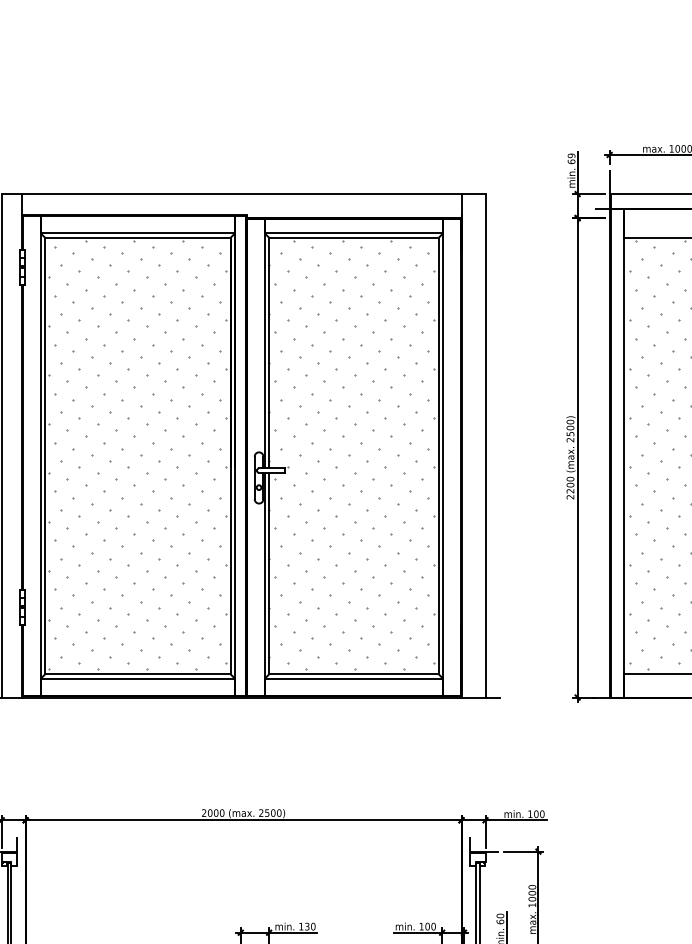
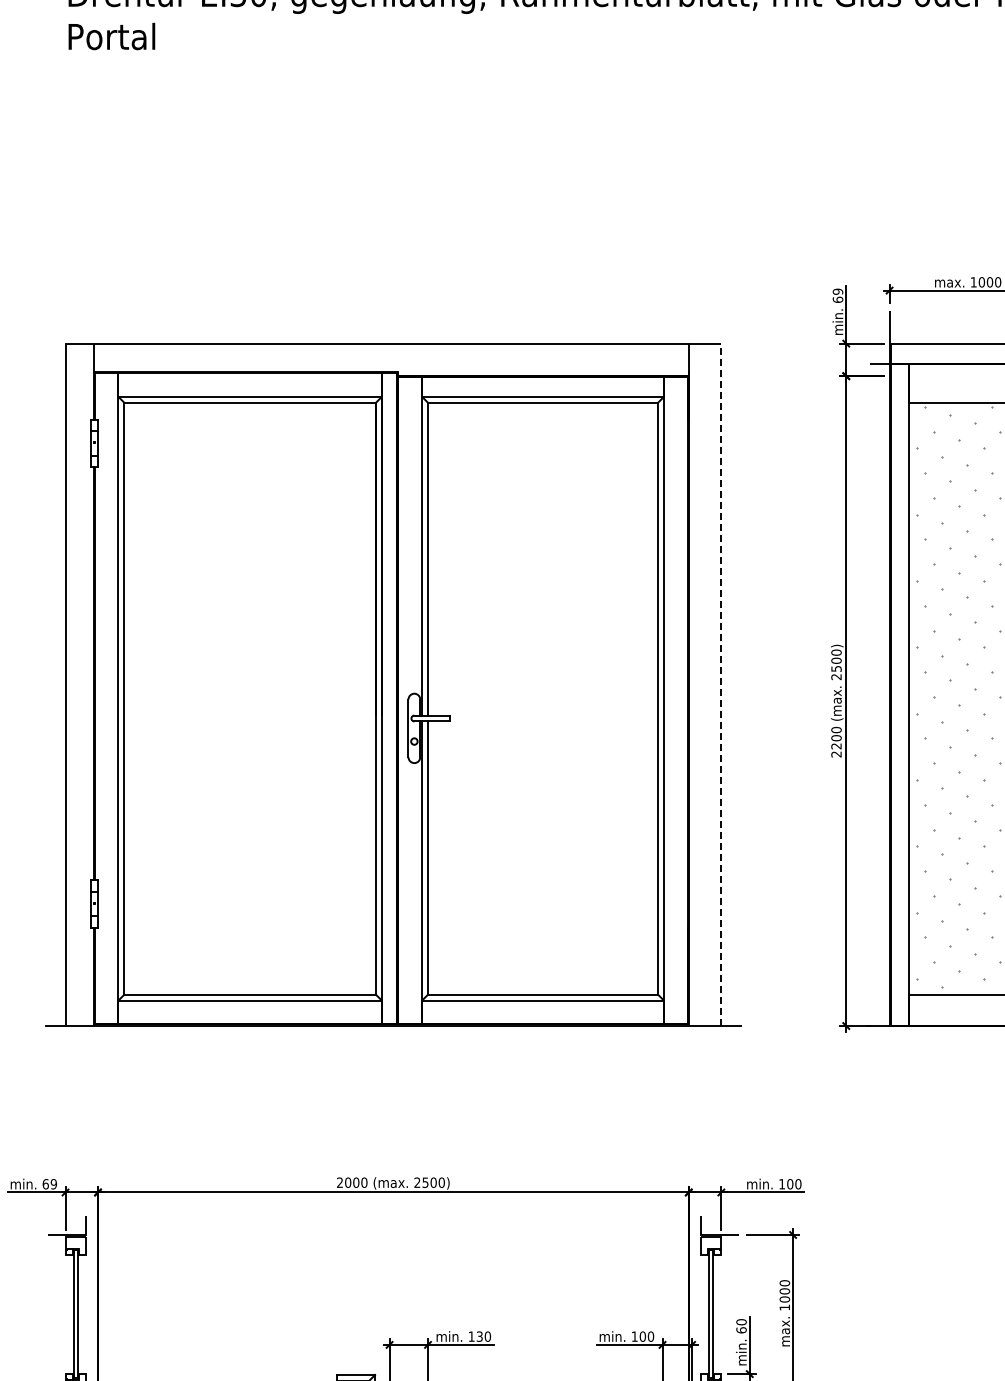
line: (485, 445) -> (721, 684), solid -> dashed
hatch: (137, 454) -> (249, 696), removed
hatch: (351, 454) -> (539, 696), removed

